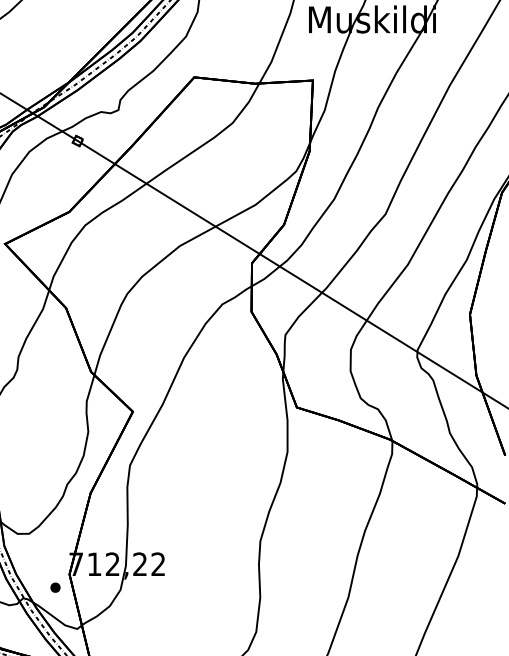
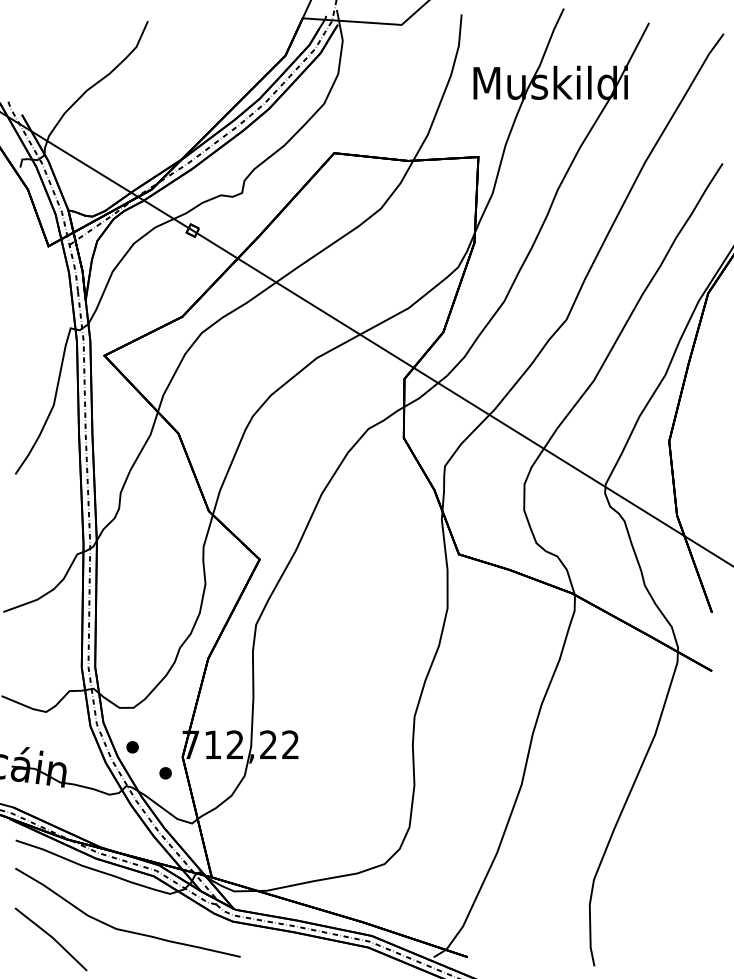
part: (28, 566) -> (132, 747), added

